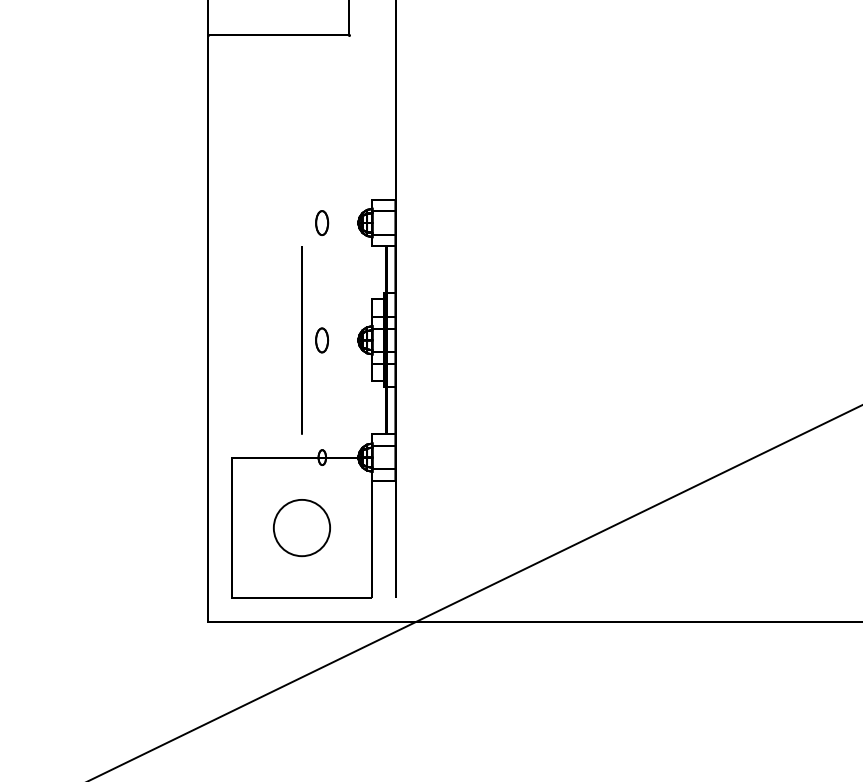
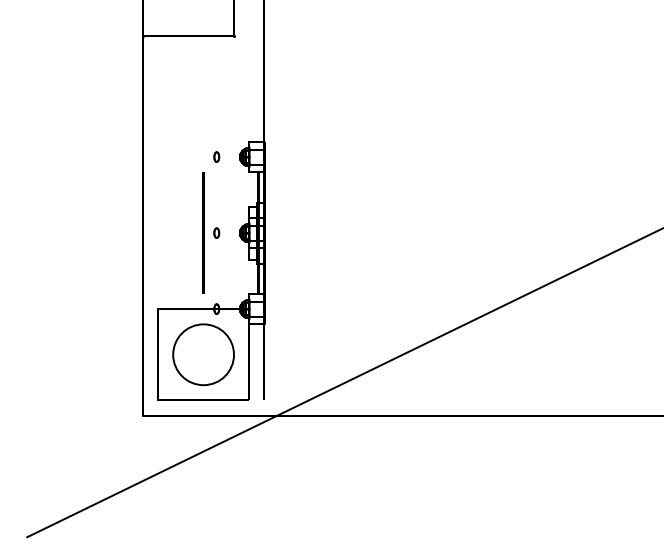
part: (321, 221) -> (216, 156), size x0.62
part: (321, 339) -> (216, 232), size x0.62
circle: (301, 527) -> (203, 354), size x1.67

